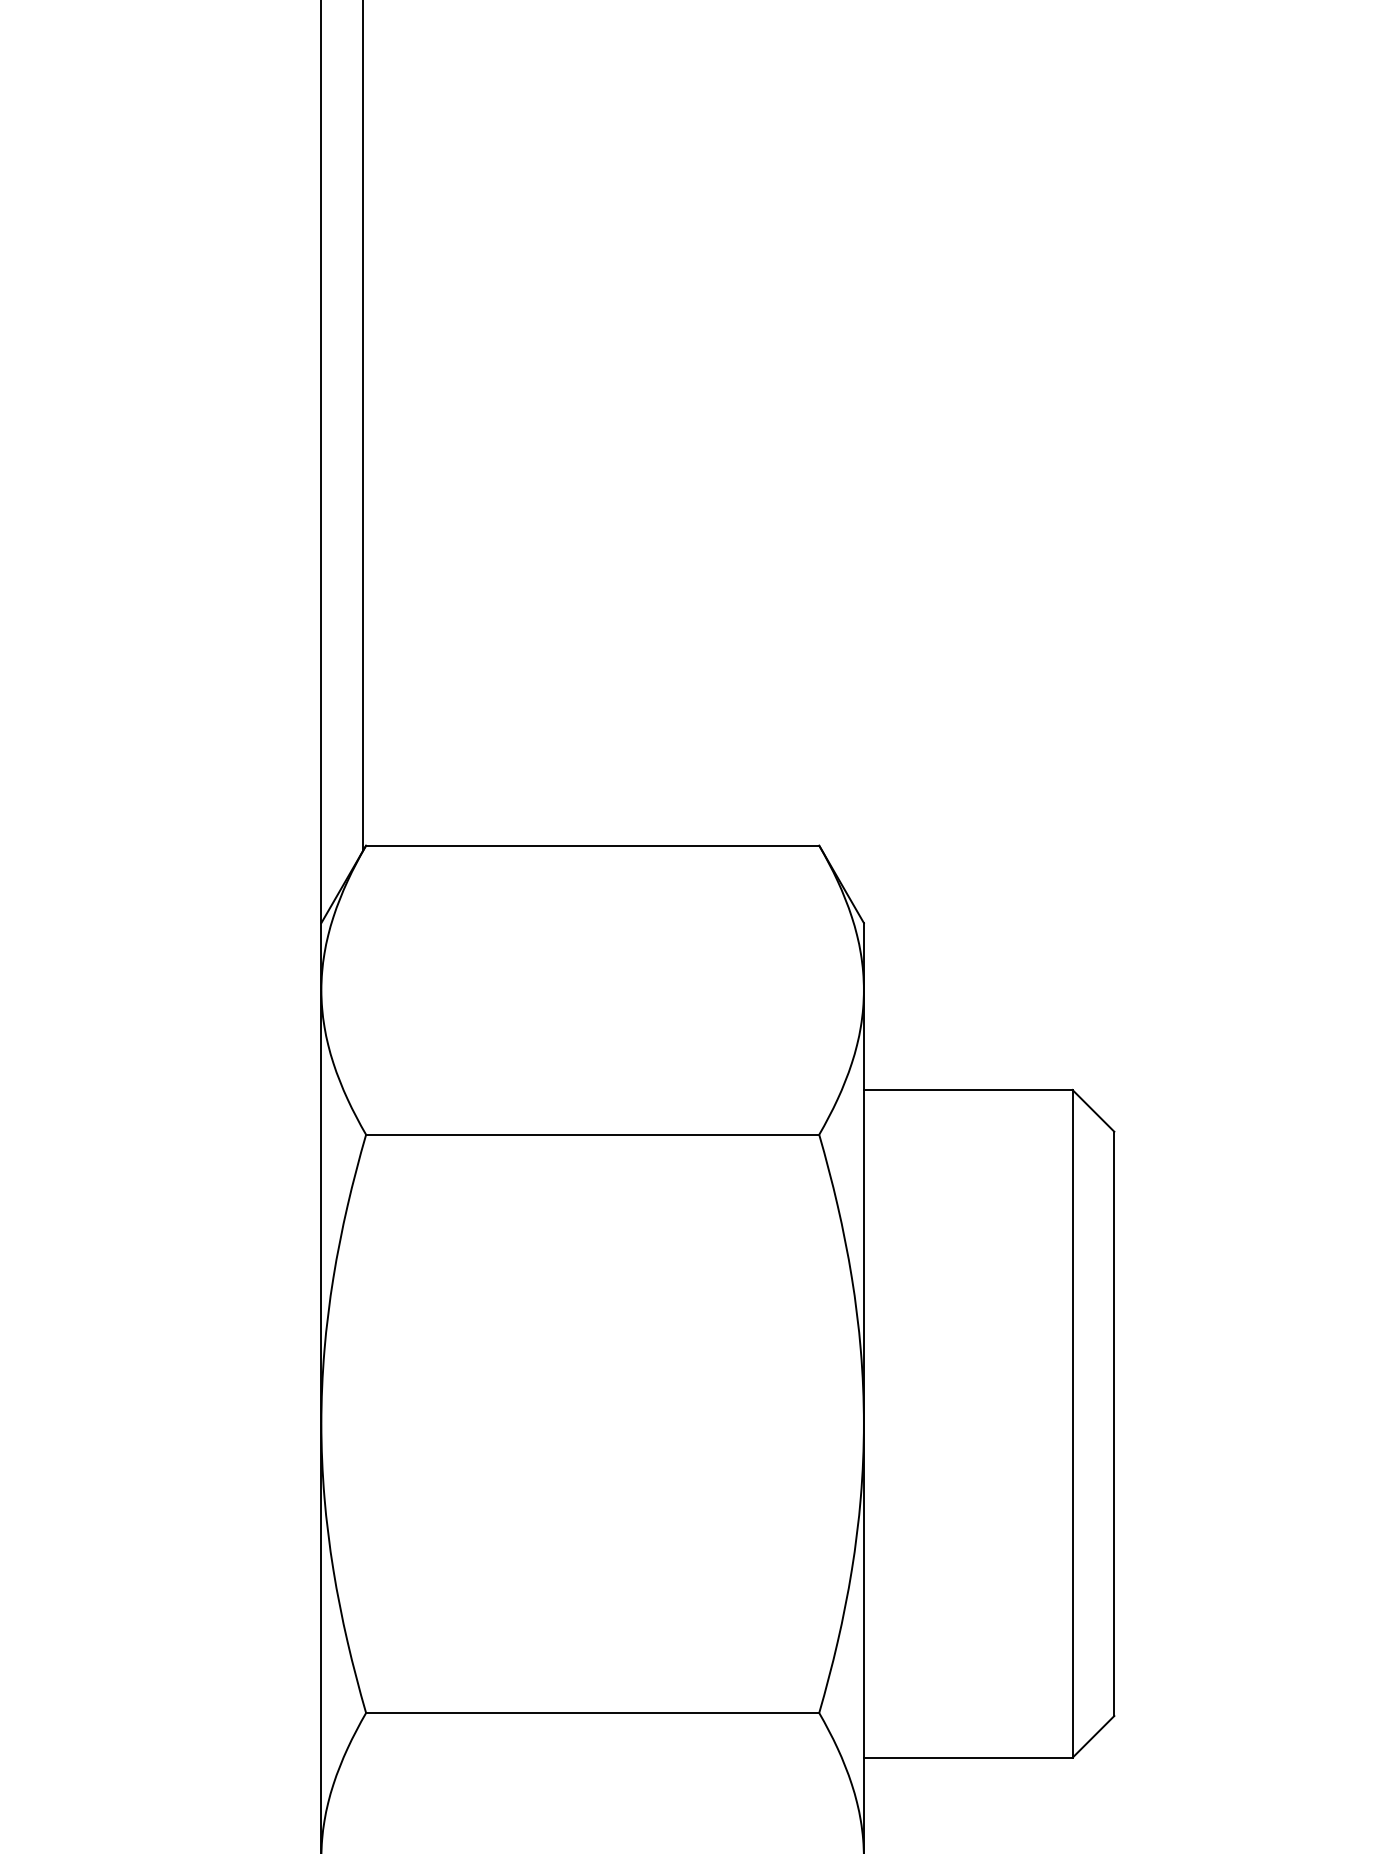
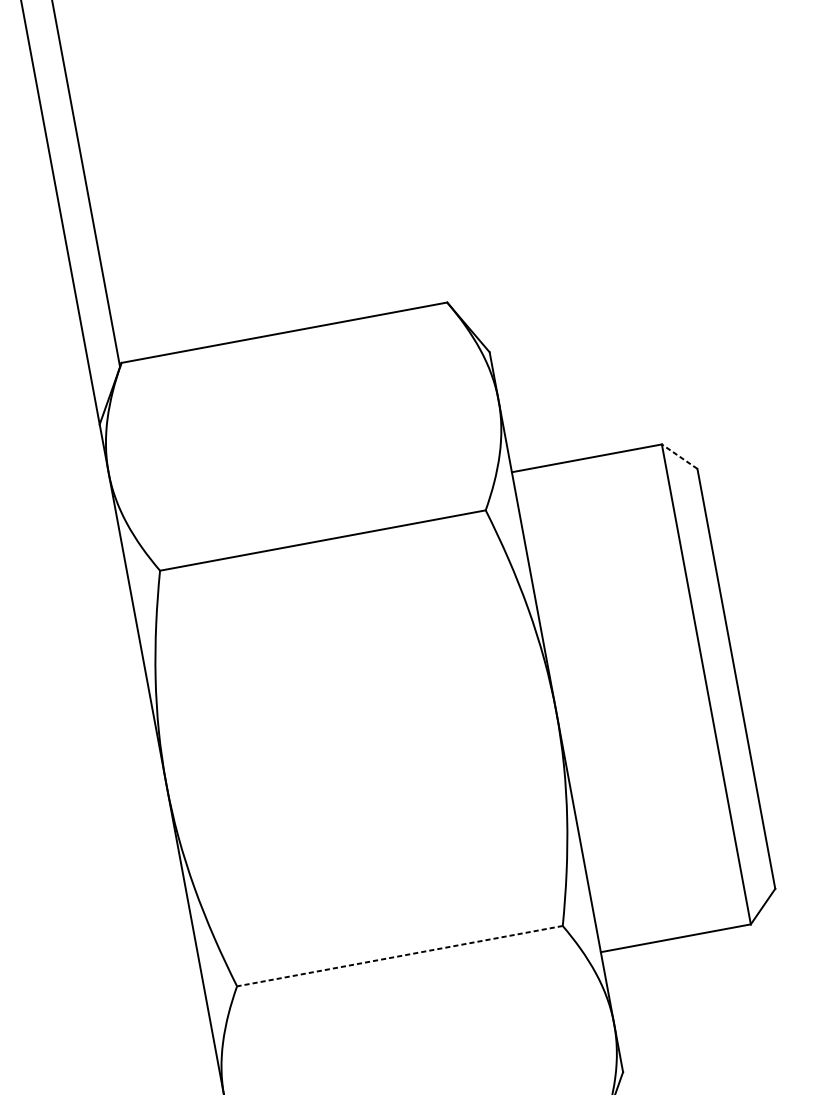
line: (1093, 1110) -> (679, 456), solid -> dashed
line: (592, 1713) -> (399, 956), solid -> dashed

